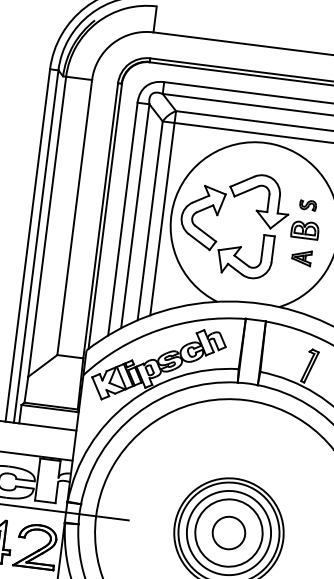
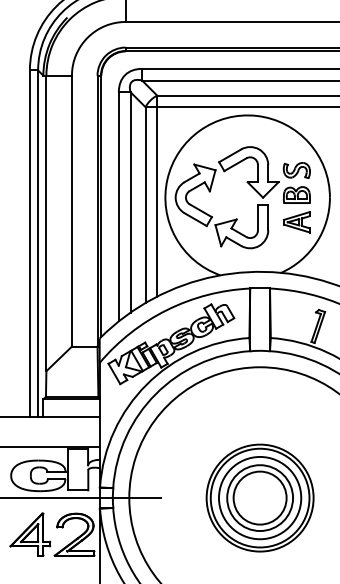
part: (307, 205) -> (296, 170), size x1.67
part: (301, 257) -> (296, 222), size x1.43
circle: (228, 532) -> (259, 497), size x1.67

